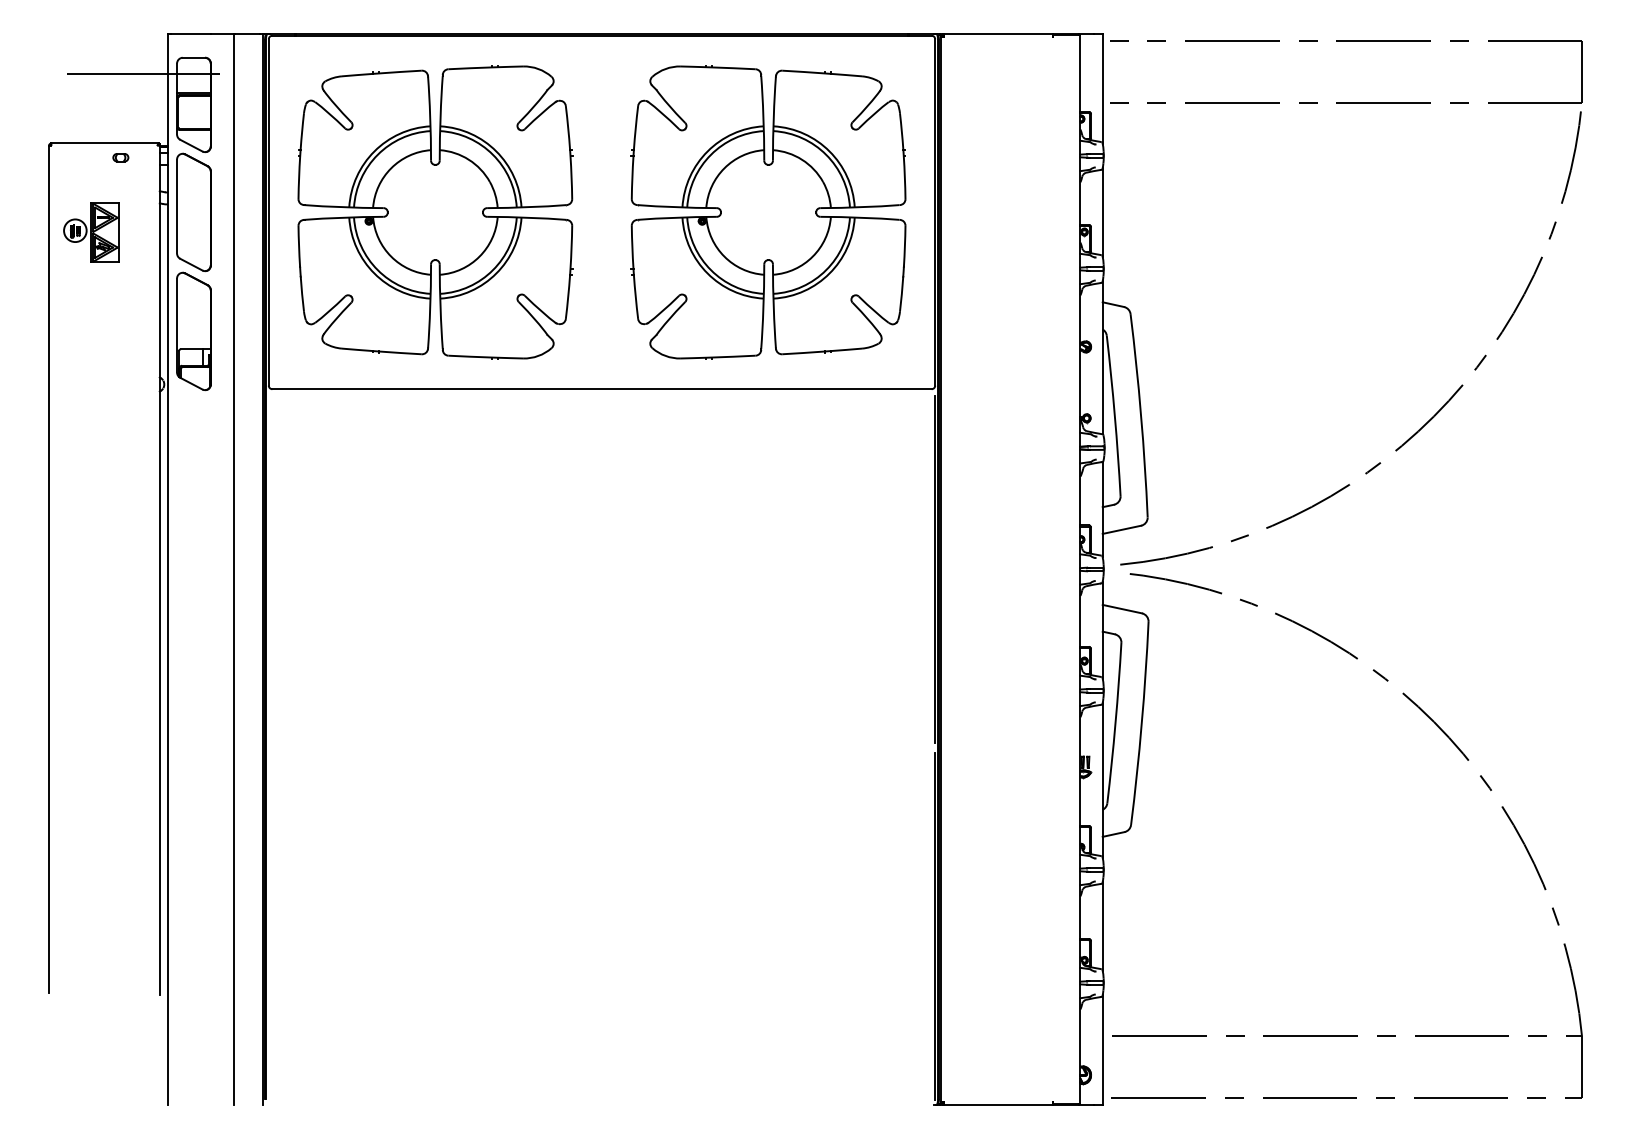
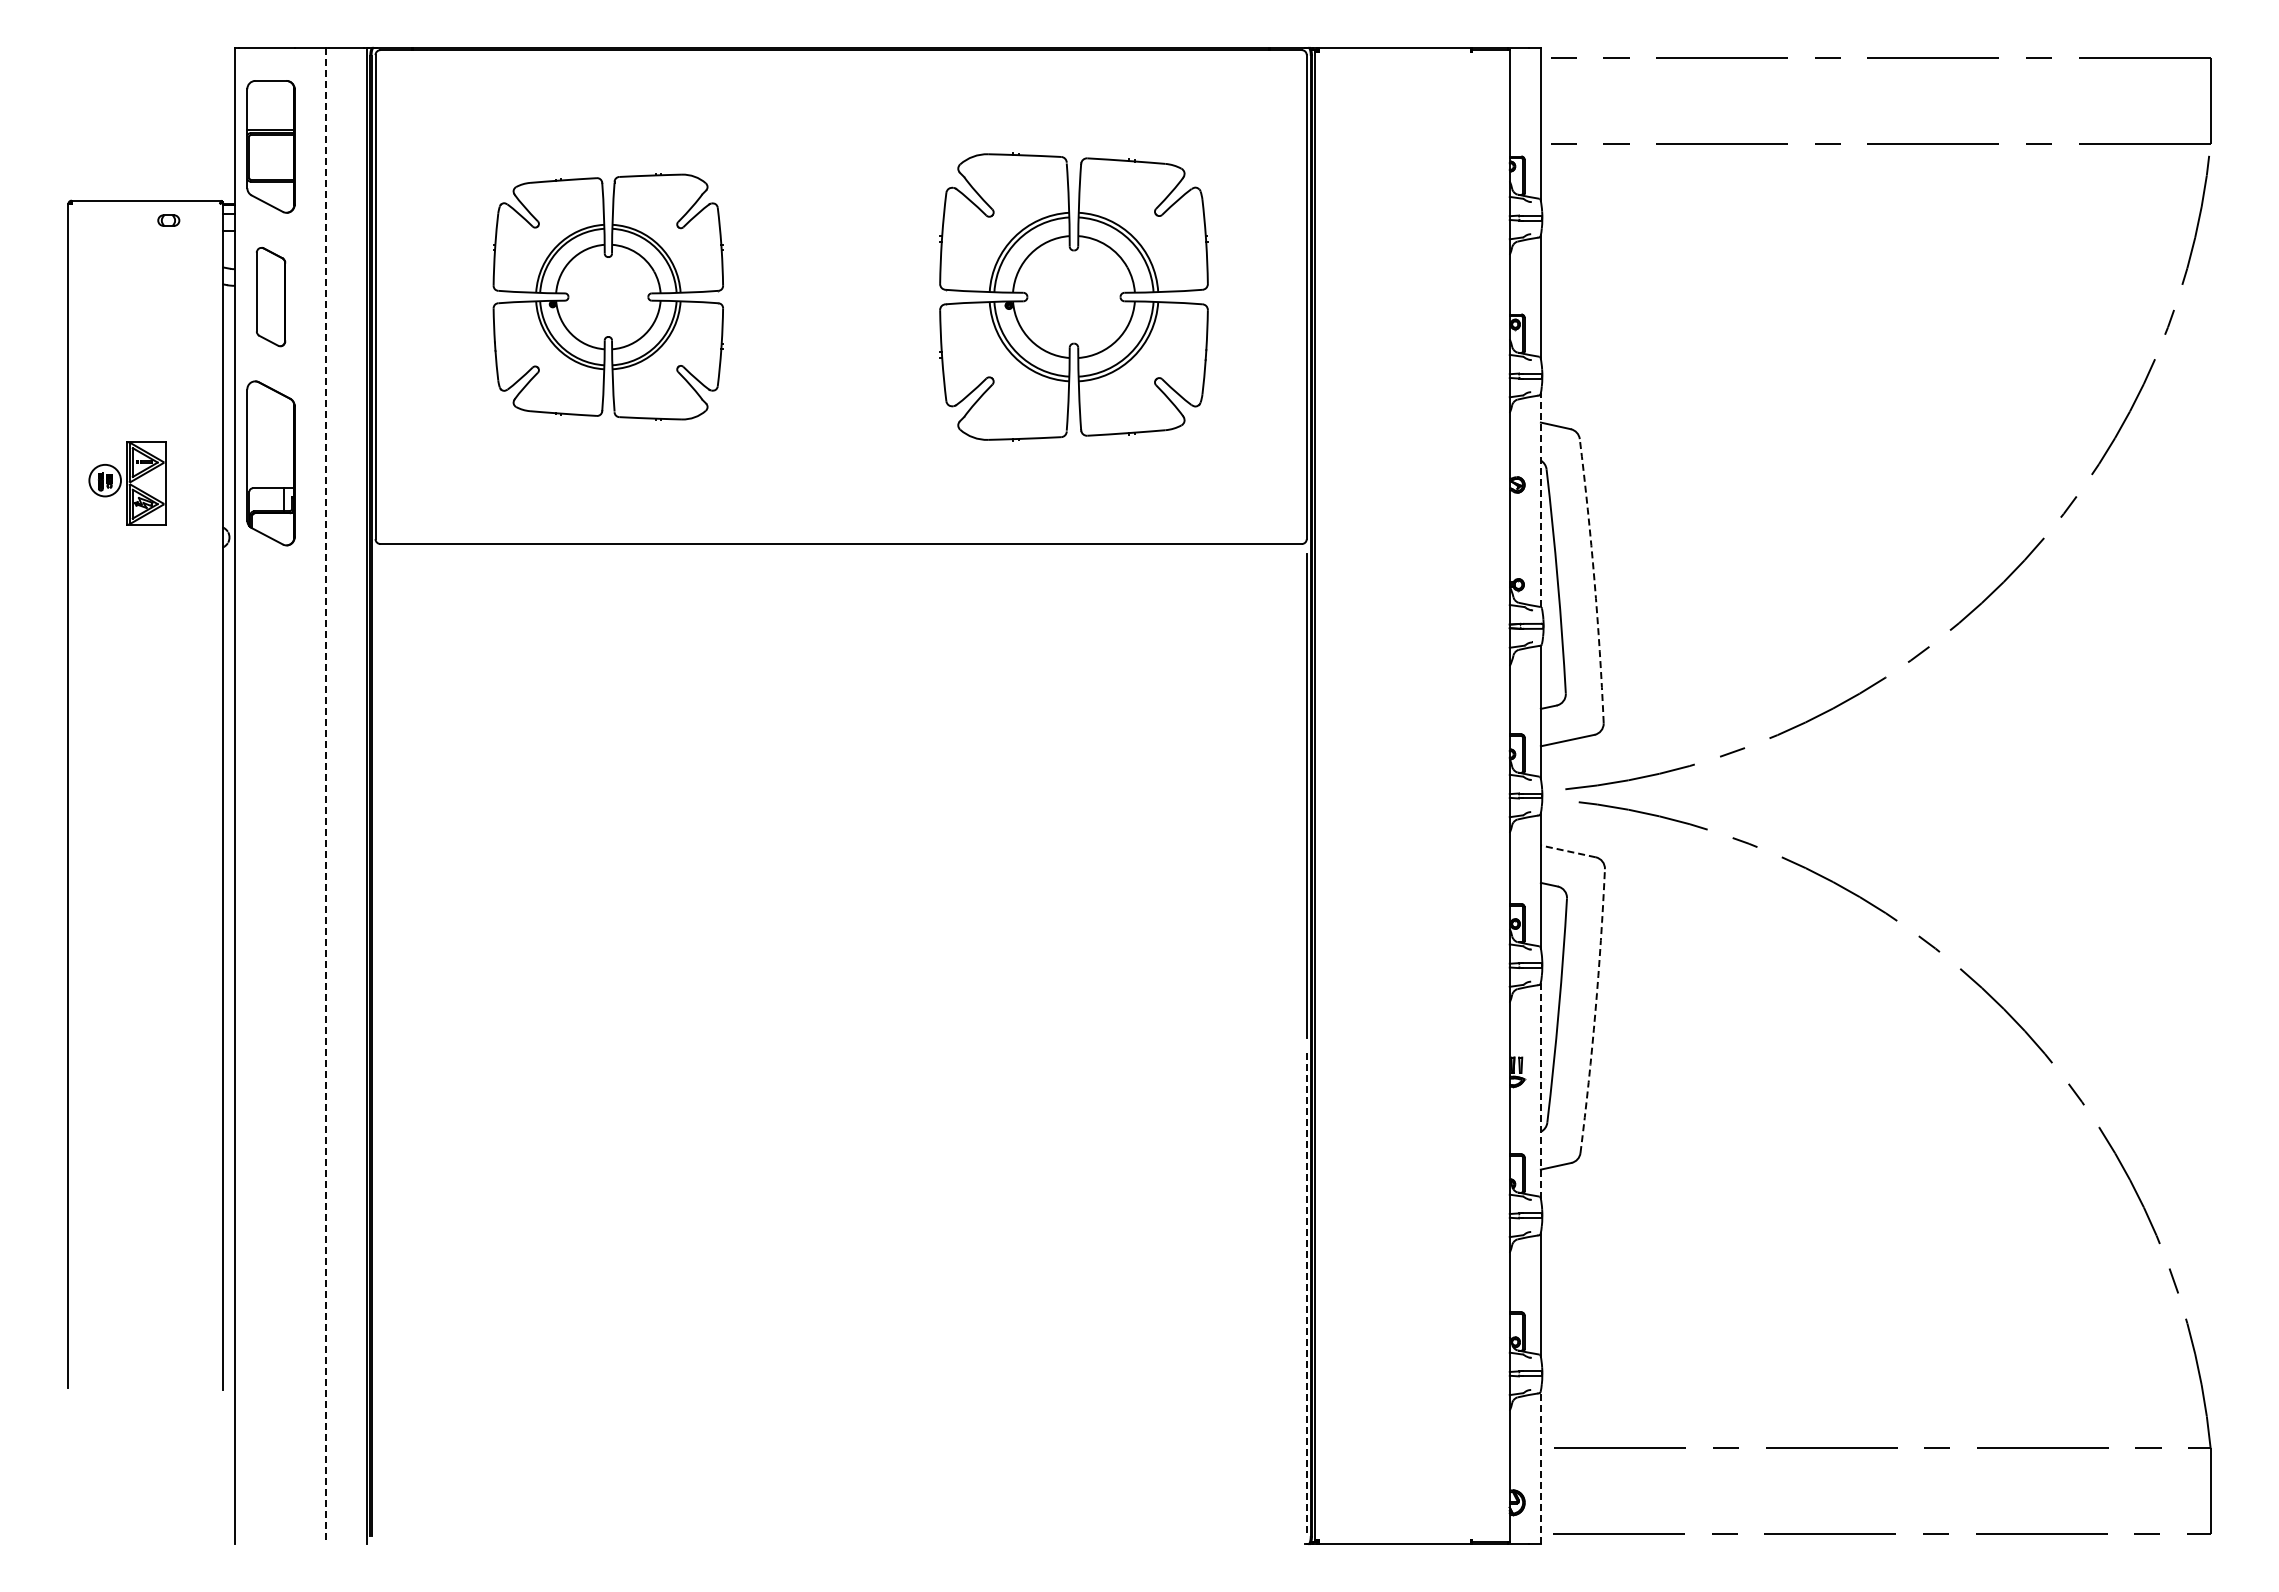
line: (143, 74) -> (200, 104), removed
part: (193, 212) -> (270, 296), size x0.6
part: (435, 212) -> (608, 296), size x0.6
part: (768, 212) -> (1073, 296), size x0.7
part: (91, 232) -> (127, 483), moved
line: (1102, 357) -> (1540, 499), solid -> dashed
arc: (1141, 415) -> (1594, 580), solid -> dashed
line: (233, 569) -> (326, 796), solid -> dashed
line: (1121, 609) -> (1567, 851), solid -> dashed
arc: (1141, 723) -> (1595, 1011), solid -> dashed
line: (1102, 780) -> (1540, 1090), solid -> dashed
line: (935, 926) -> (1306, 1294), solid -> dashed
line: (1102, 1050) -> (1540, 1467), solid -> dashed

